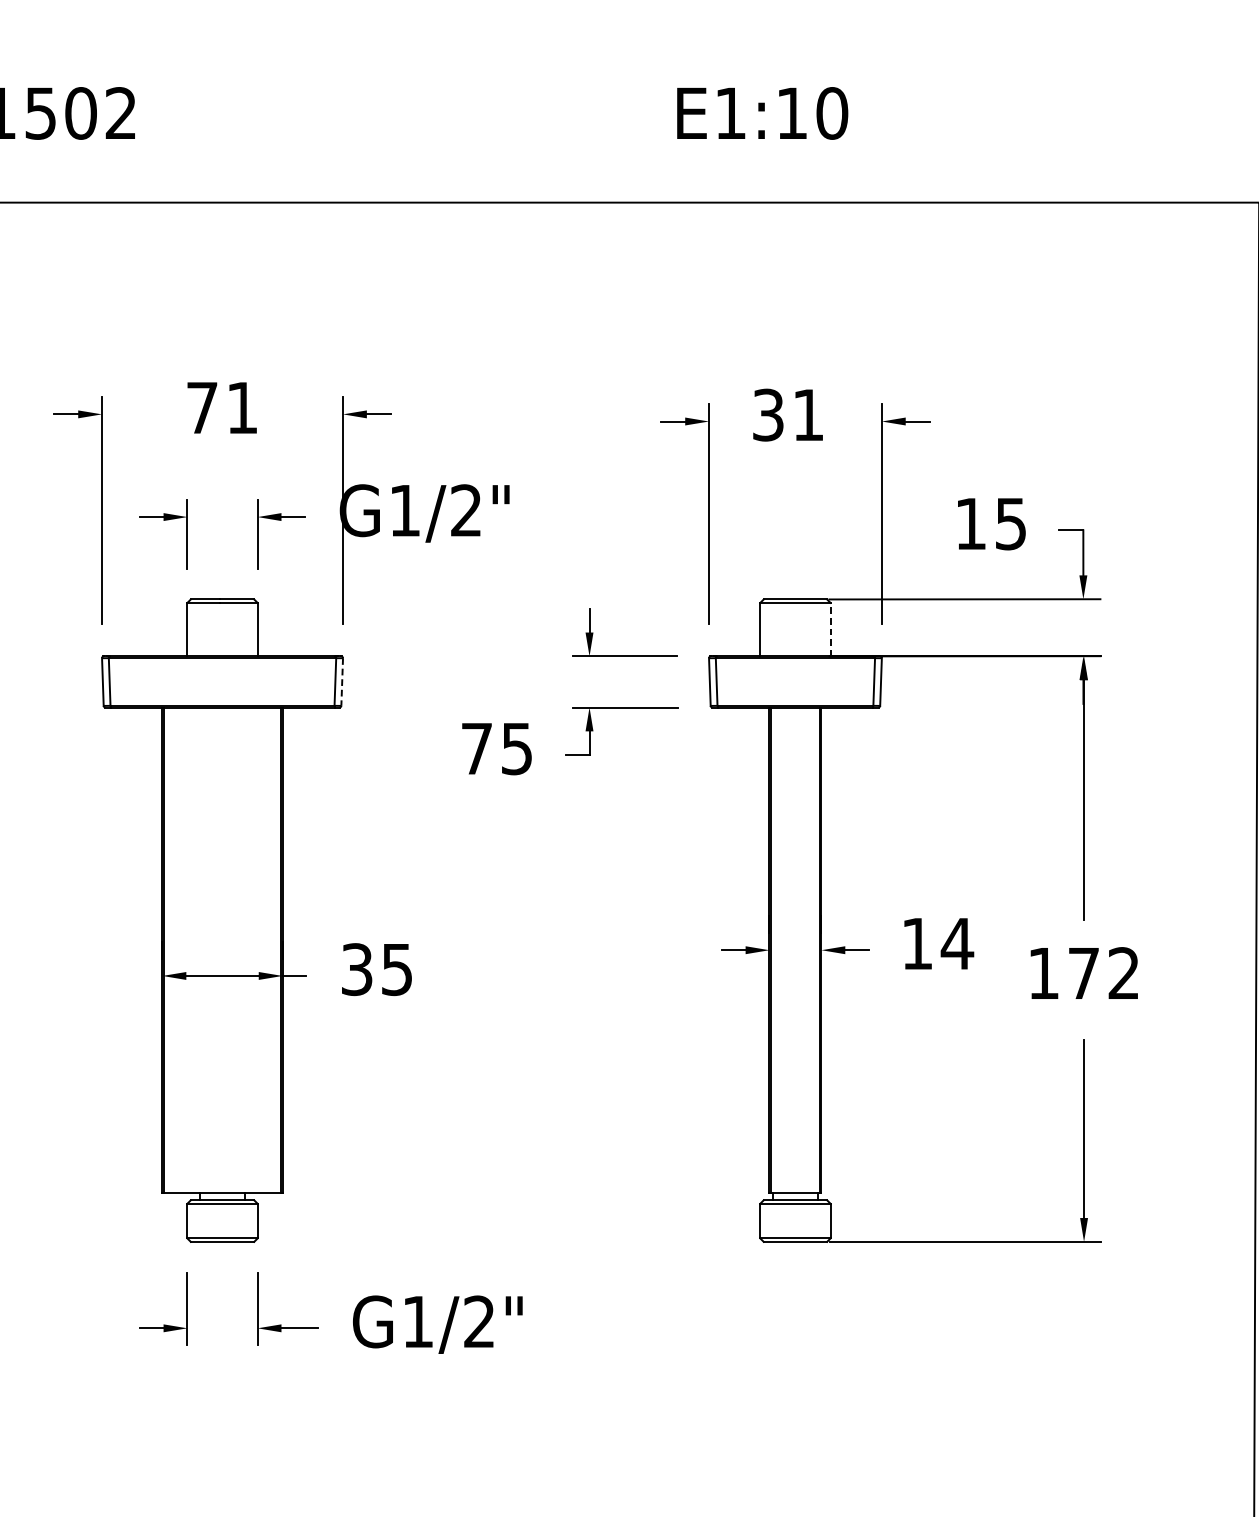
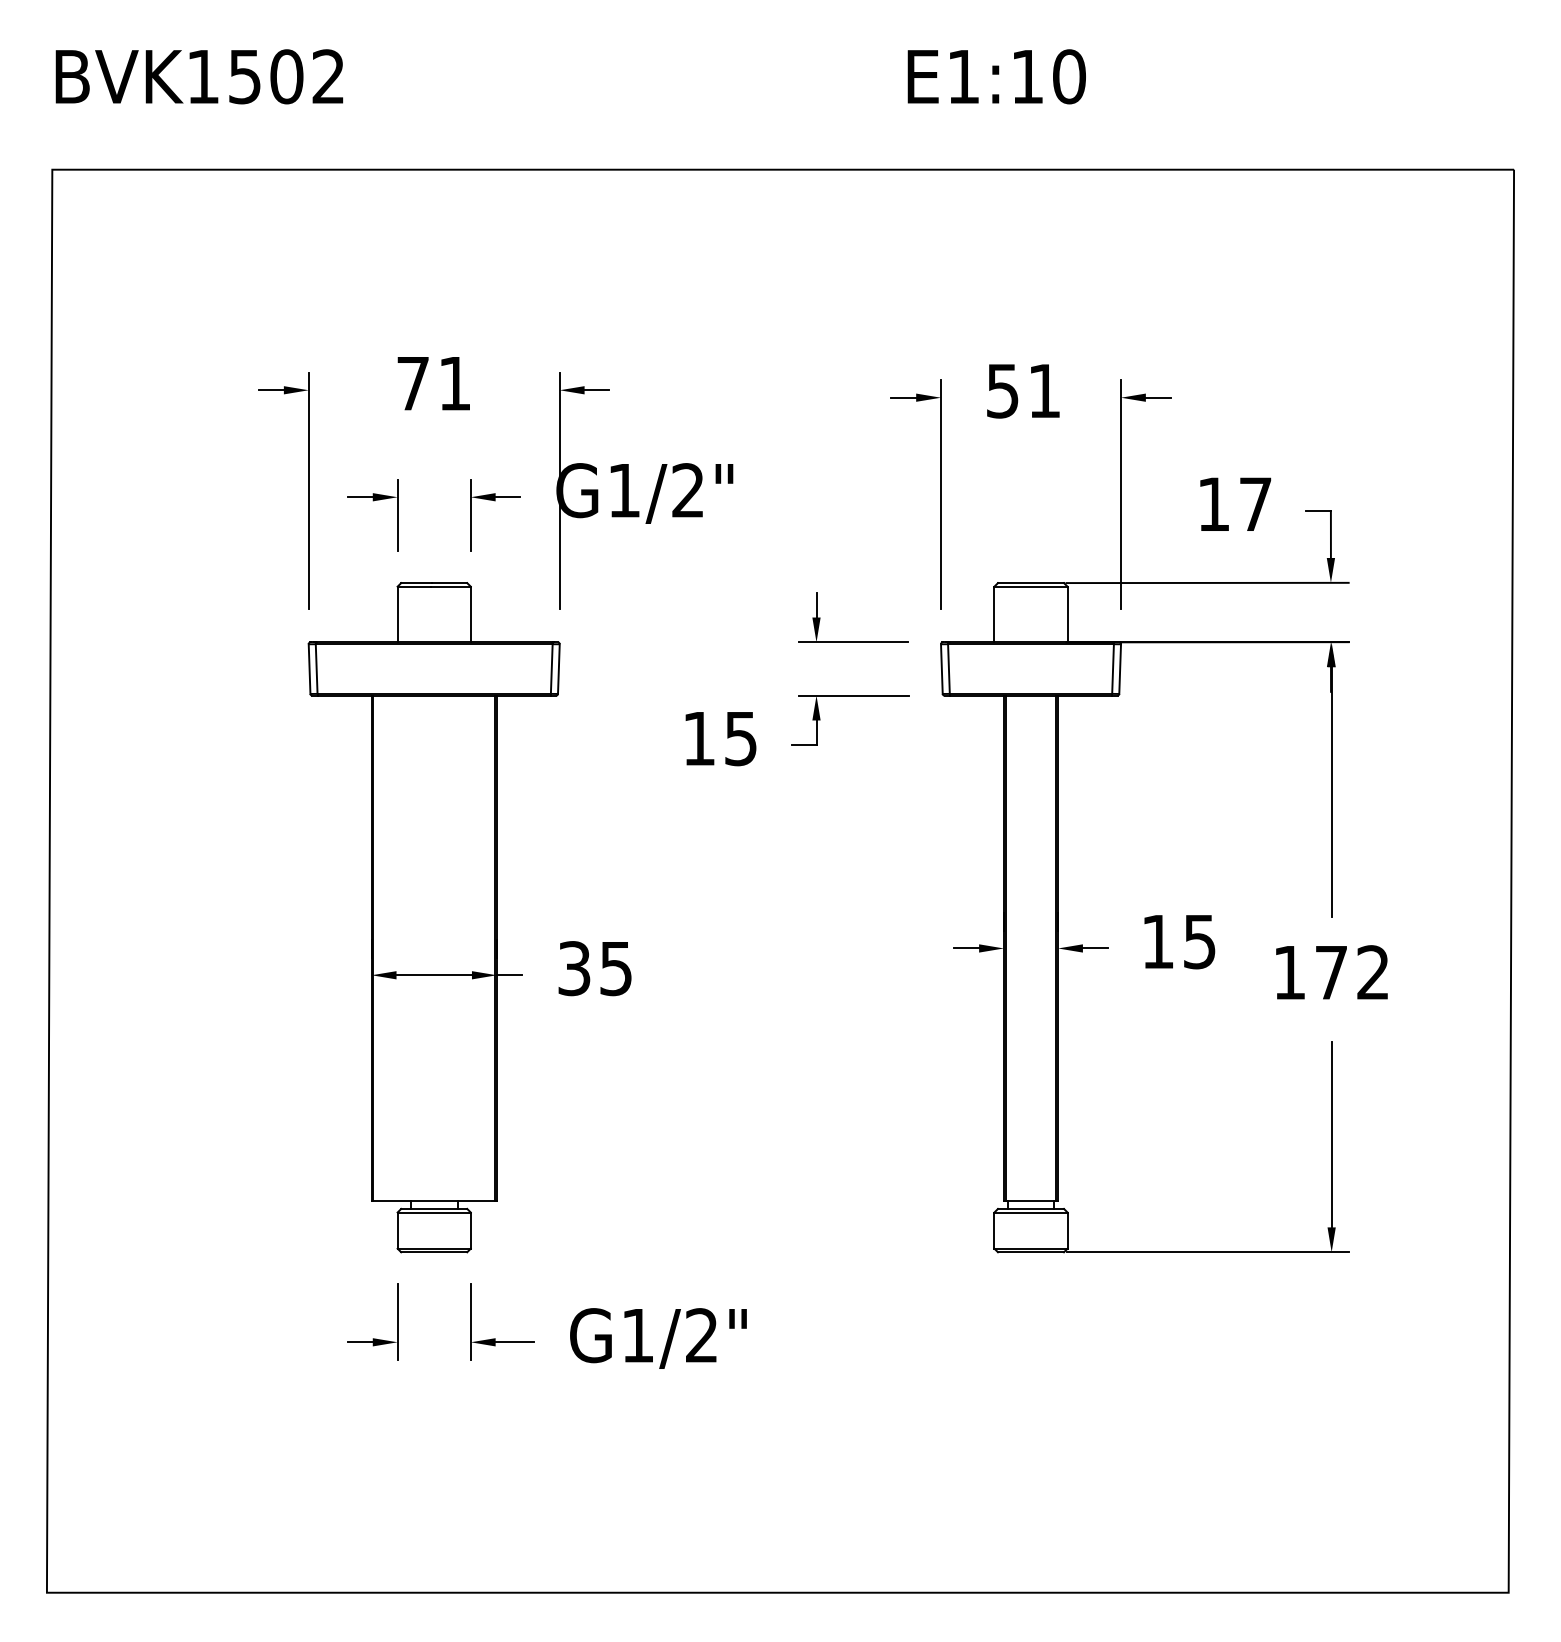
text: (768, 414) -> (1002, 390), 31 -> 51
text: (1010, 524) -> (1255, 504), 15 -> 17
line: (830, 629) -> (1067, 614), dashed -> solid
line: (341, 682) -> (558, 669), dashed -> solid
text: (477, 748) -> (699, 738), 75 -> 15
text: (957, 944) -> (1199, 942), 14 -> 15

